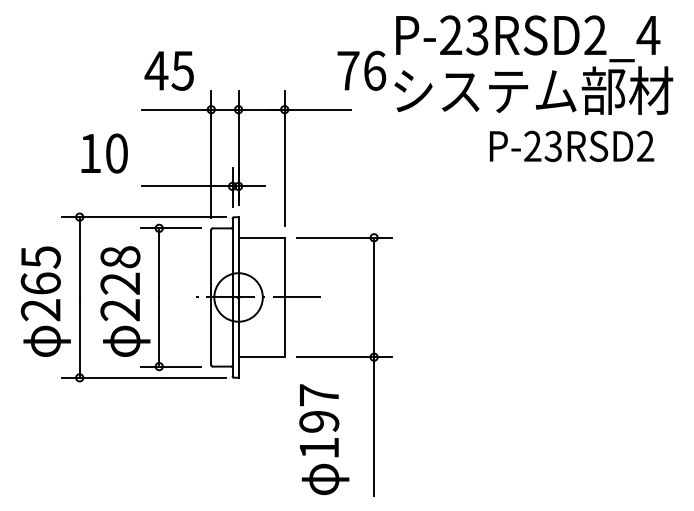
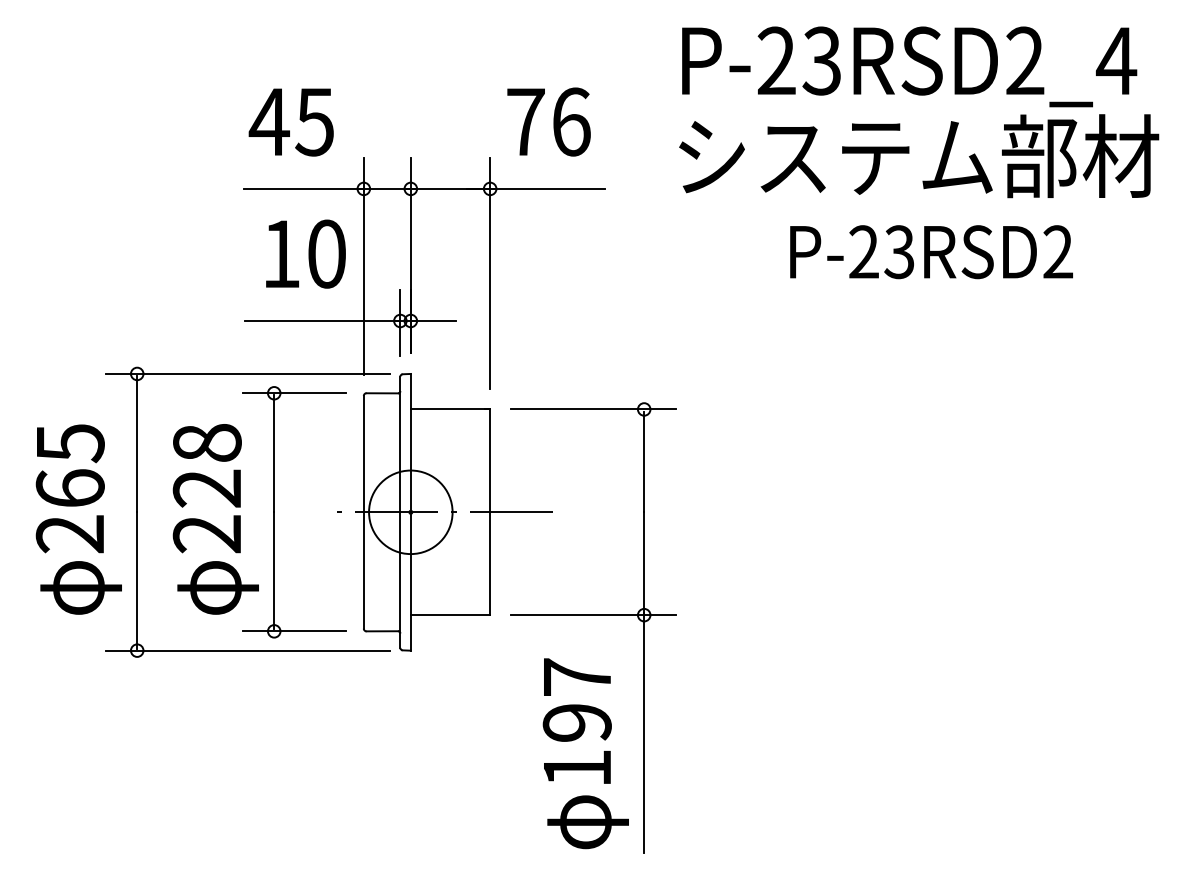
text: (361, 70) -> (548, 121), moved
text: (572, 145) -> (932, 250), moved
text: (104, 153) -> (305, 254), moved
text: (324, 439) -> (586, 753), moved

